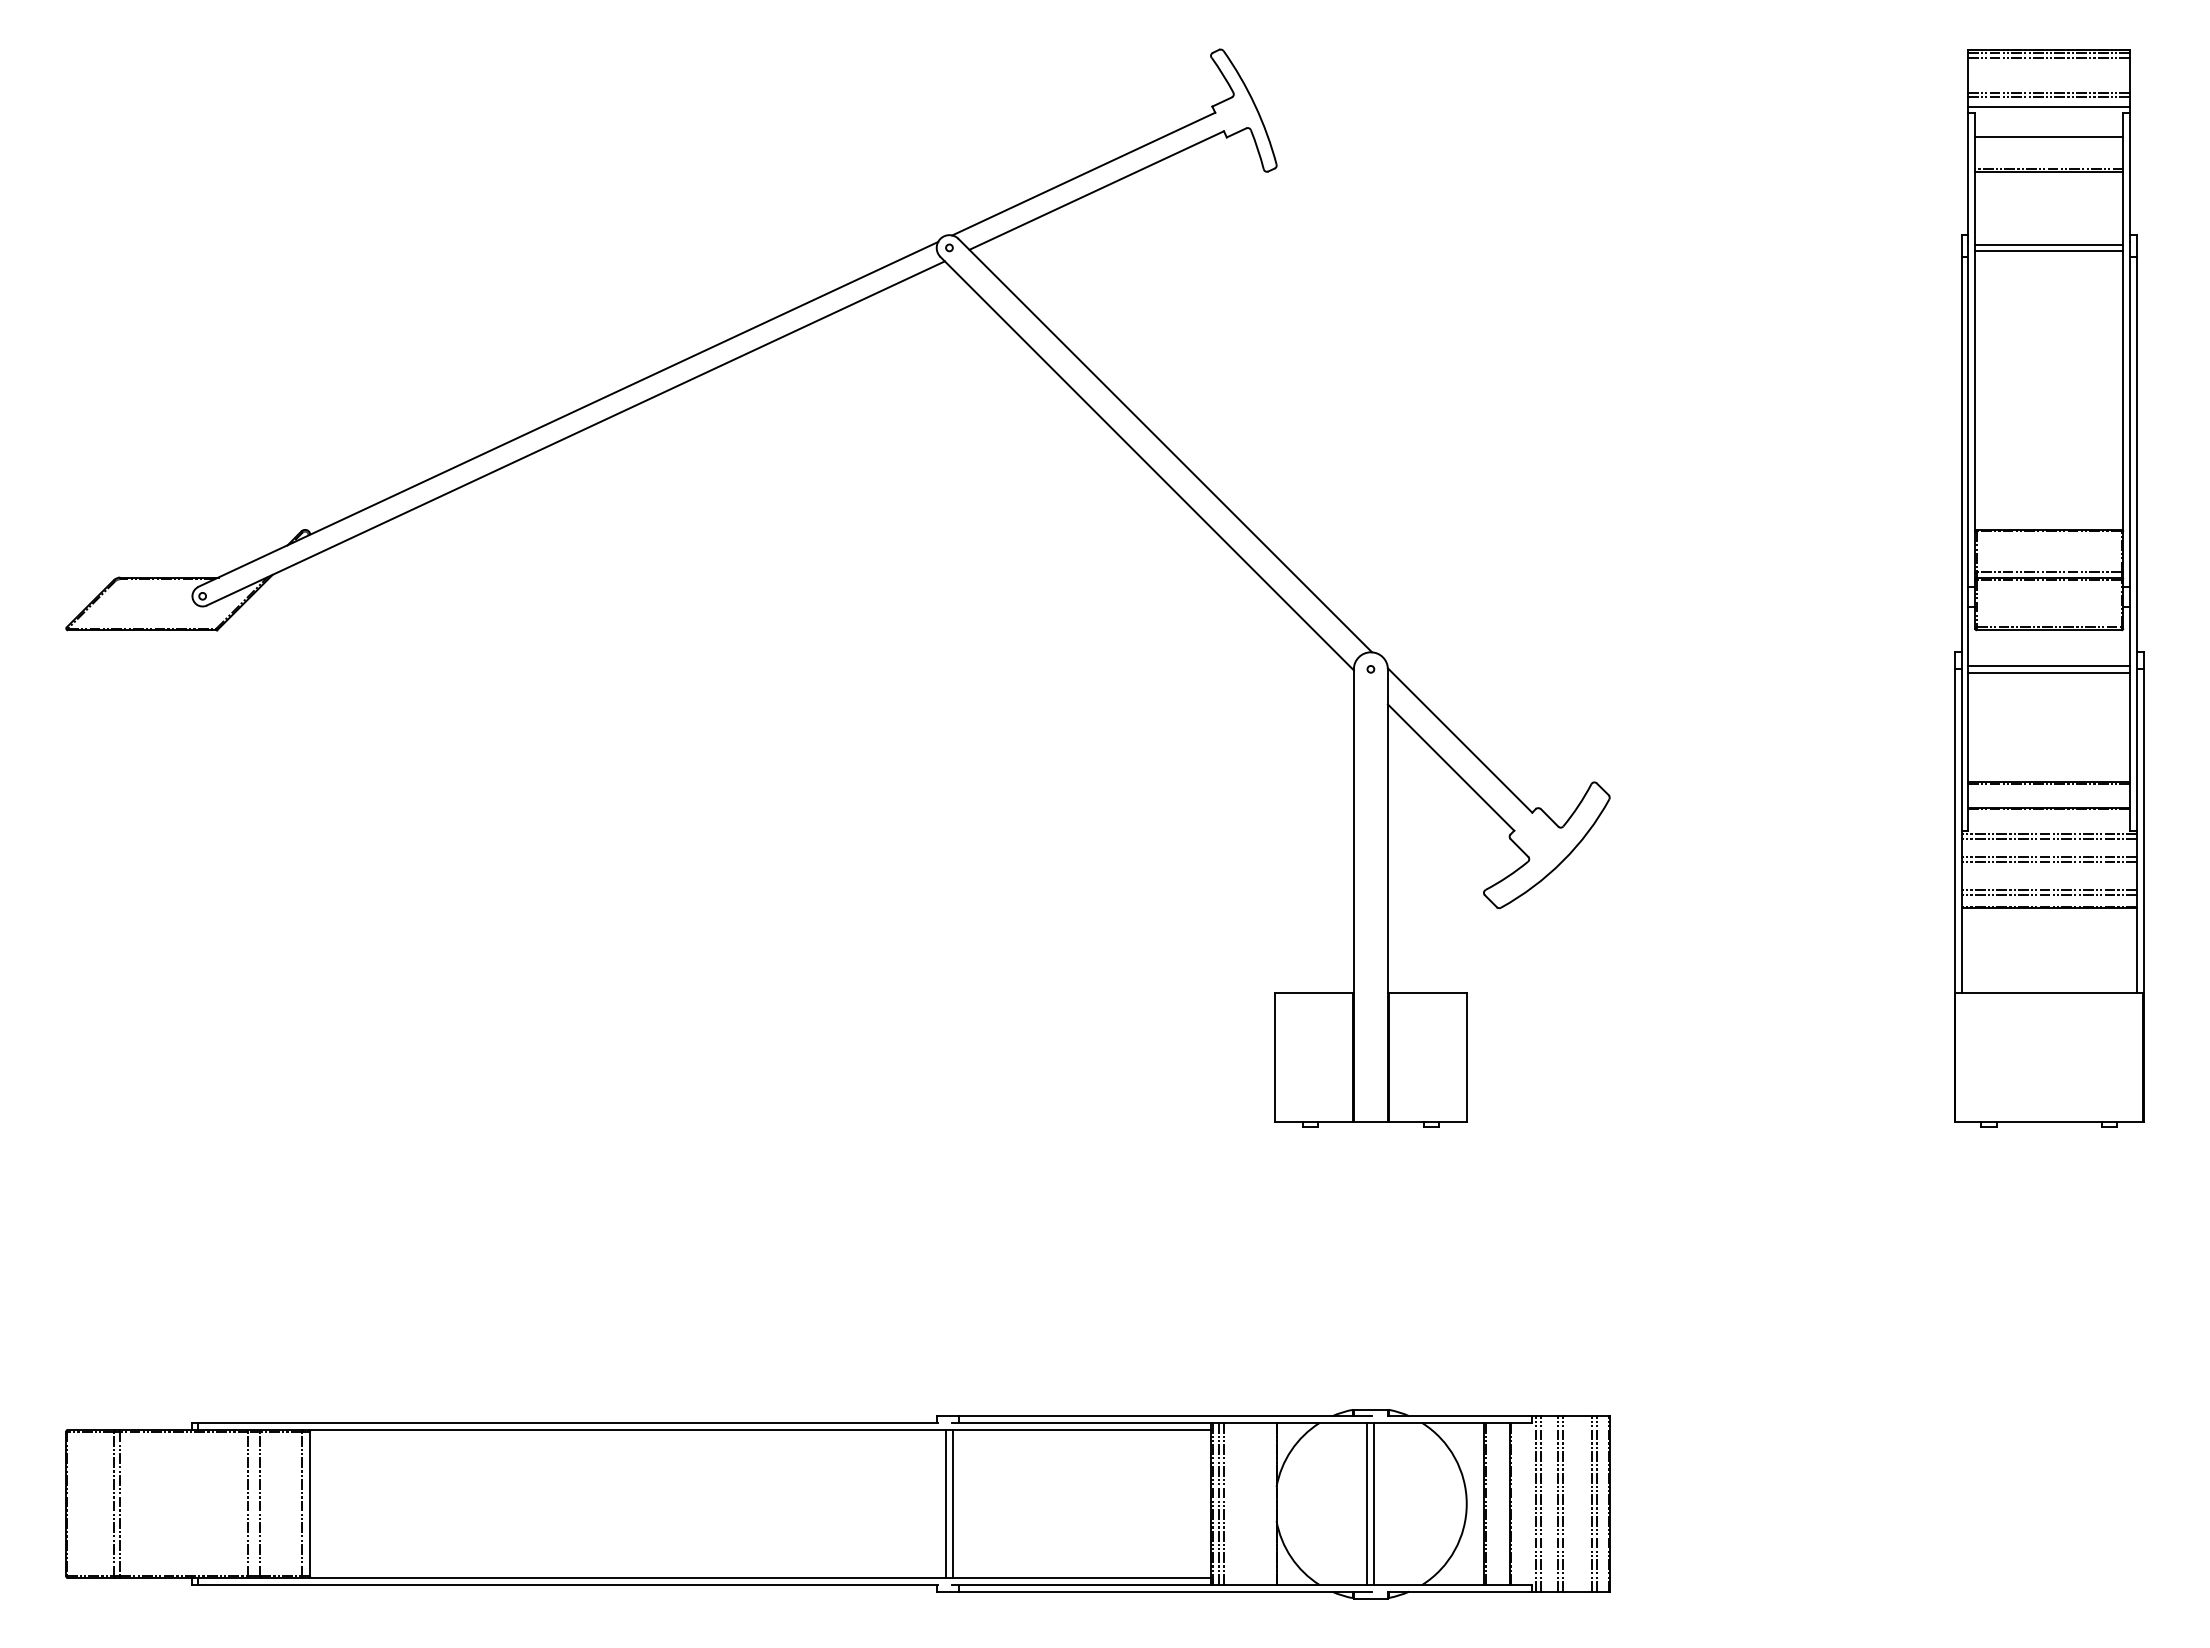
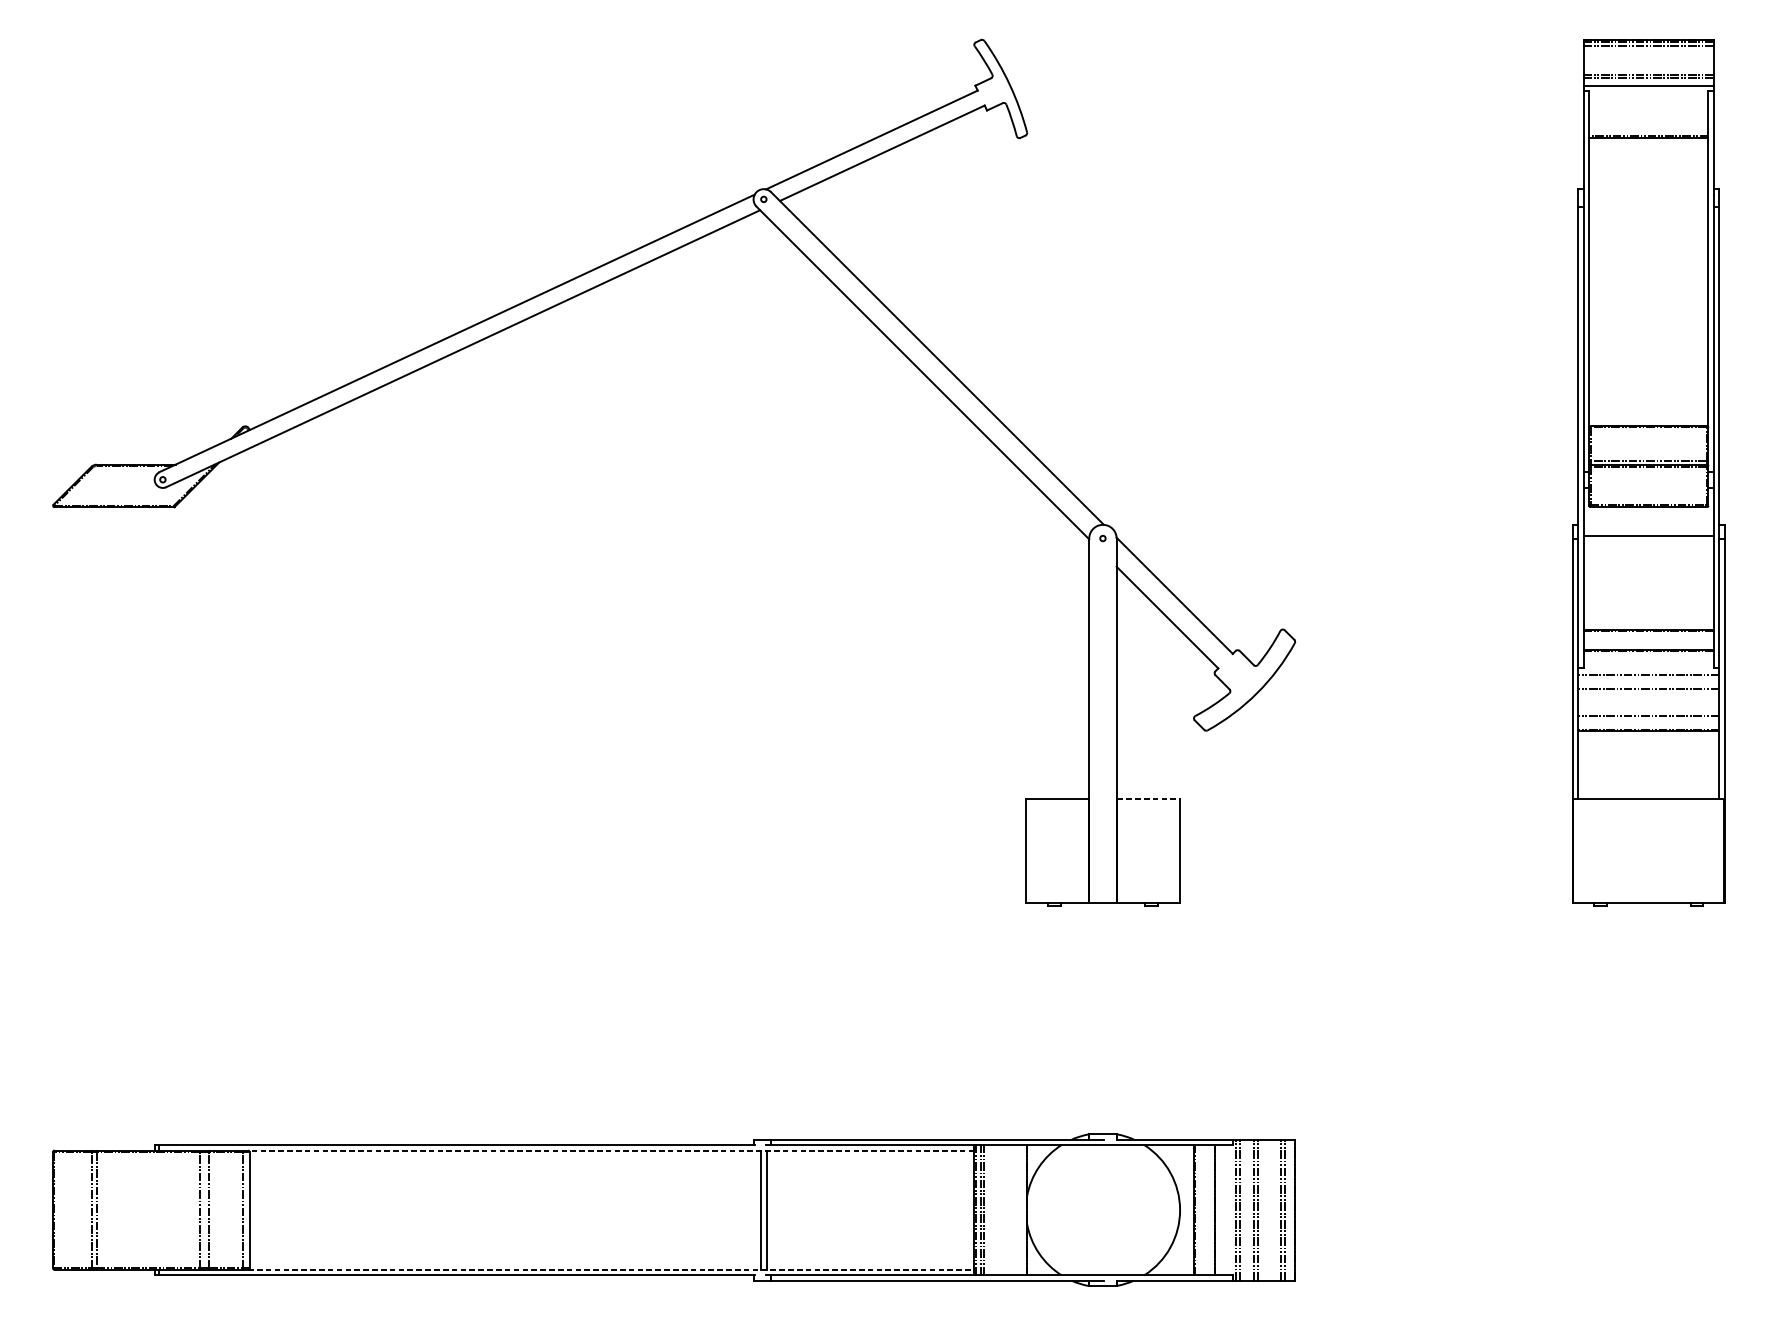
line: (2049, 137) -> (1649, 110), removed
line: (2049, 244) -> (1649, 196), removed
line: (2049, 251) -> (1649, 202), removed
line: (2049, 672) -> (1649, 541), removed
line: (2048, 834) -> (1648, 671), removed
line: (2048, 861) -> (1648, 693), removed
line: (2048, 895) -> (1648, 720), removed
line: (1427, 992) -> (1148, 798), solid -> dashed
line: (759, 1429) -> (610, 1150), solid -> dashed
line: (1367, 1503) -> (1100, 1209), removed
line: (1374, 1503) -> (1105, 1209), removed
line: (760, 1578) -> (611, 1270), solid -> dashed

